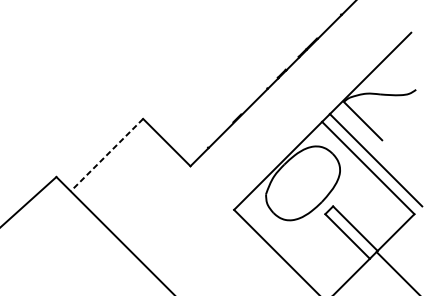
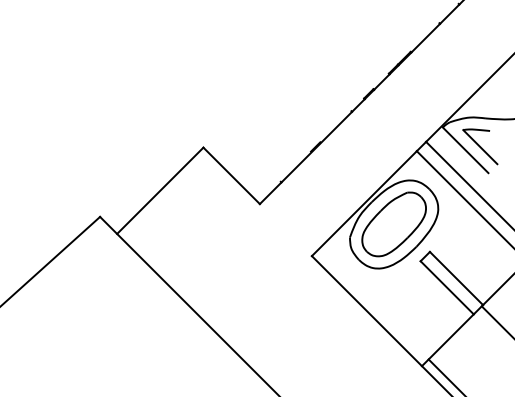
part: (375, 117) -> (480, 146), added
line: (106, 155) -> (159, 191), dashed -> solid
part: (302, 183) -> (393, 224), added

